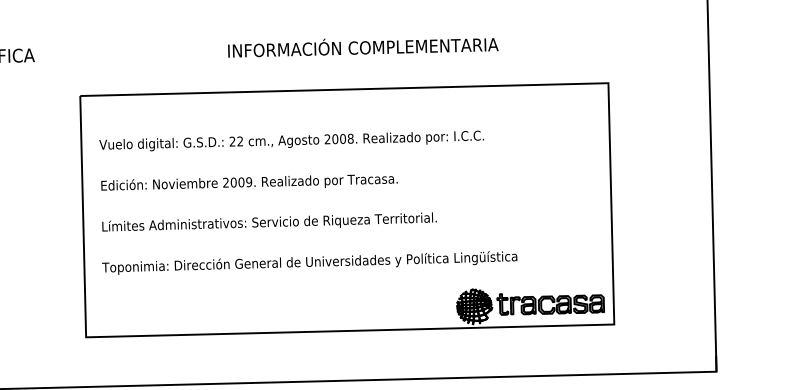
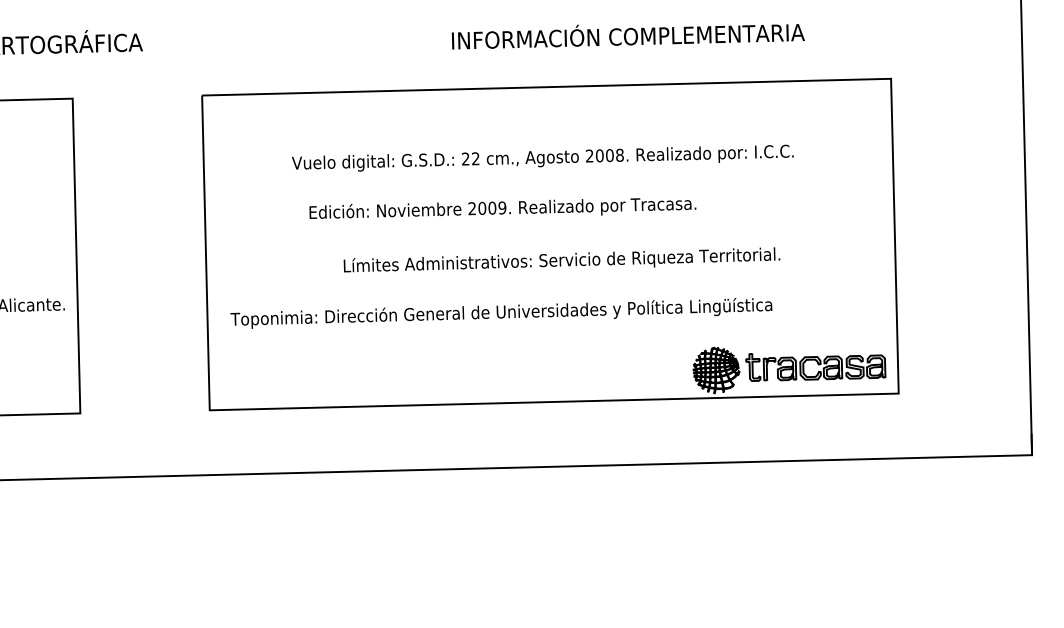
text: (362, 47) -> (627, 36), moved
text: (291, 140) -> (542, 157), moved
text: (249, 182) -> (502, 208), moved
text: (269, 221) -> (561, 259), moved

